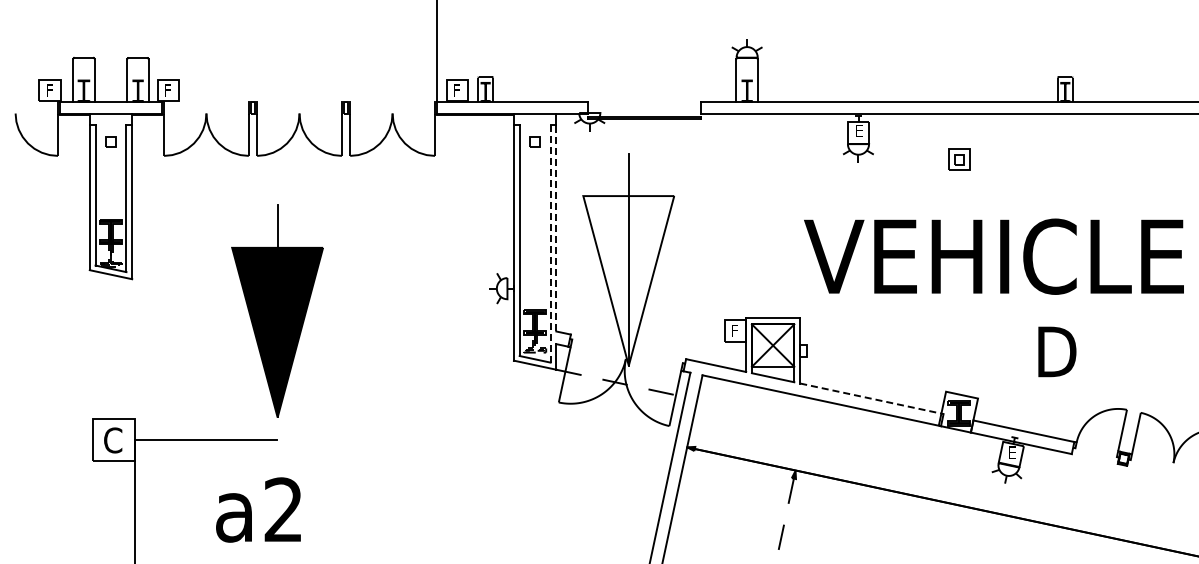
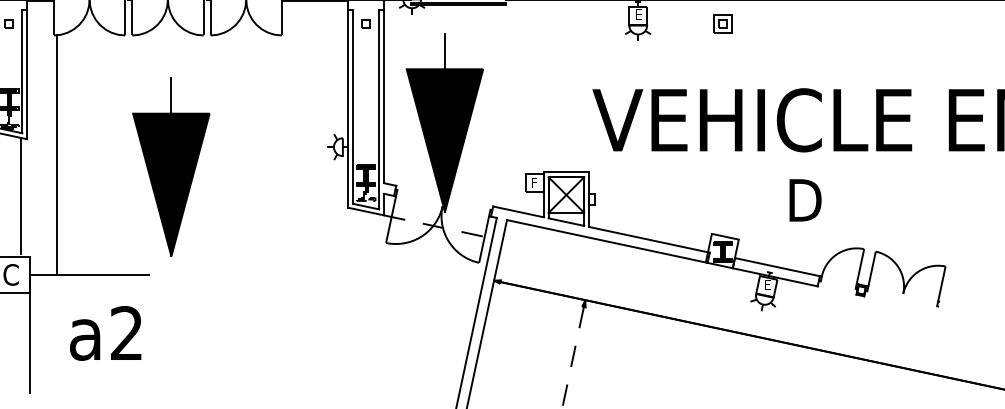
part: (959, 159) -> (723, 23), moved
line: (556, 227) -> (384, 95), dashed -> solid
line: (550, 243) -> (379, 109), dashed -> solid
fill: (628, 280) -> (444, 140), added
line: (168, 296) -> (57, 153), added
part: (277, 310) -> (171, 166), moved
line: (125, 346) -> (21, 195), added
line: (872, 398) -> (650, 239), dashed -> solid
text: (258, 509) -> (105, 332), moved

